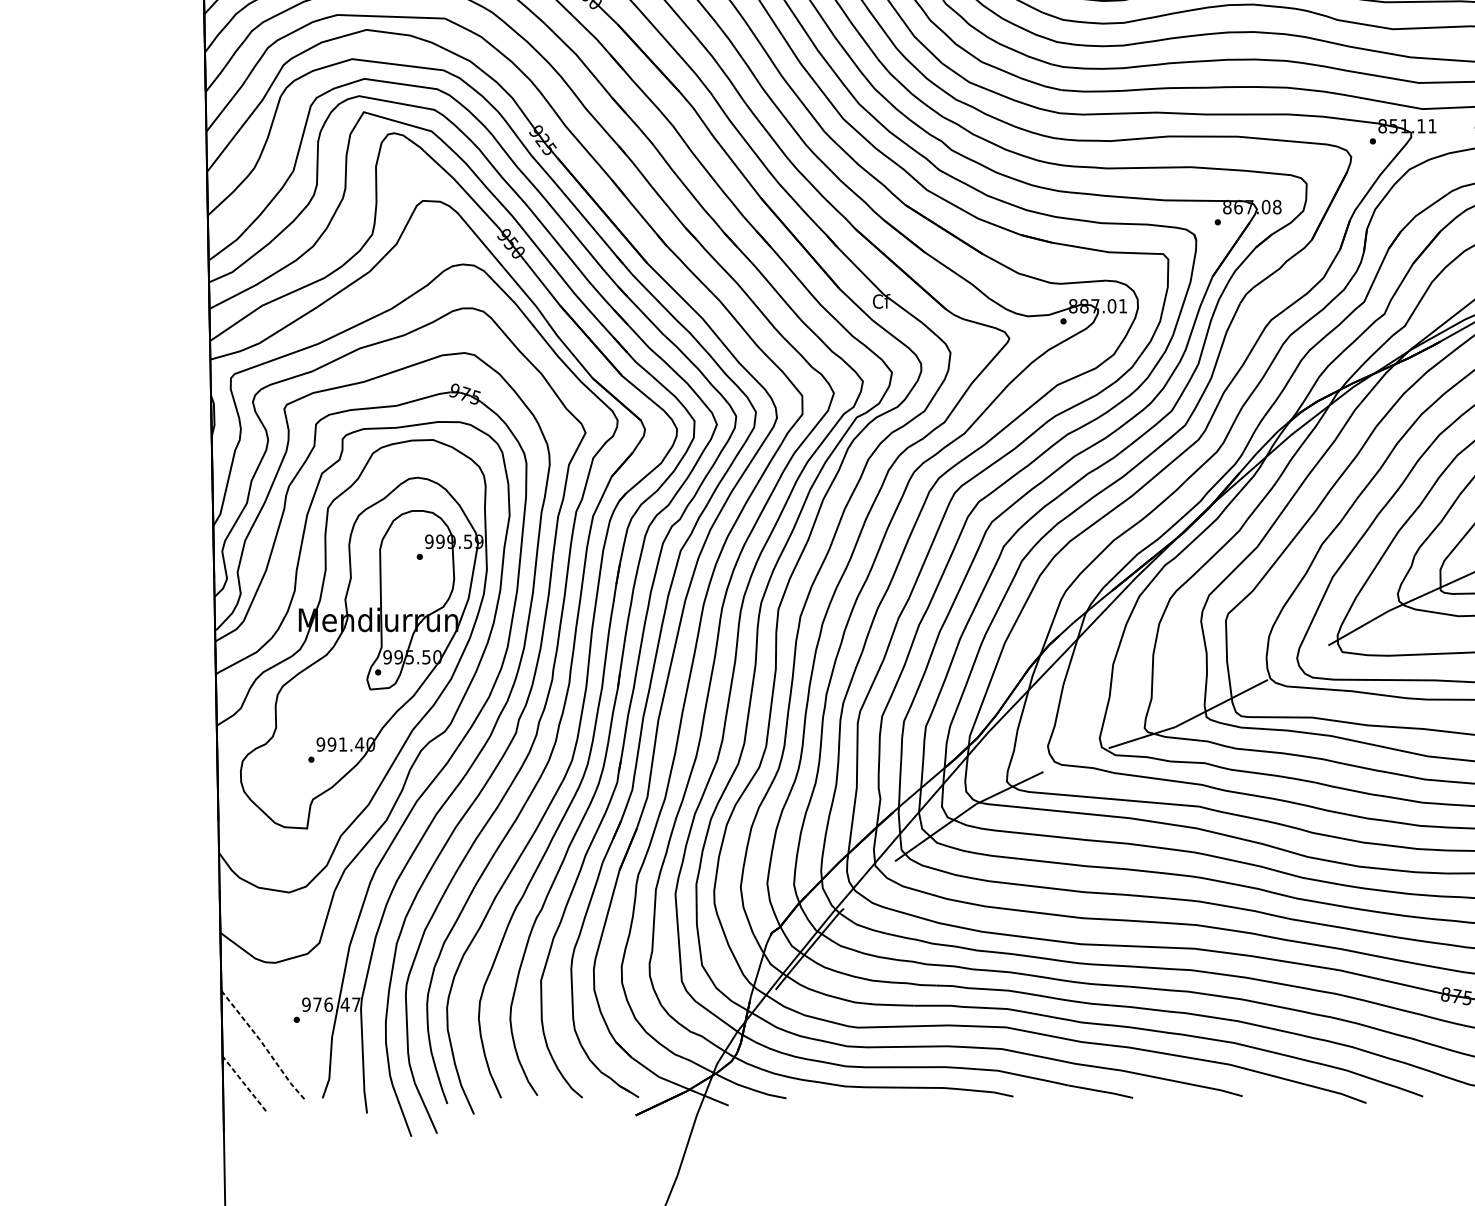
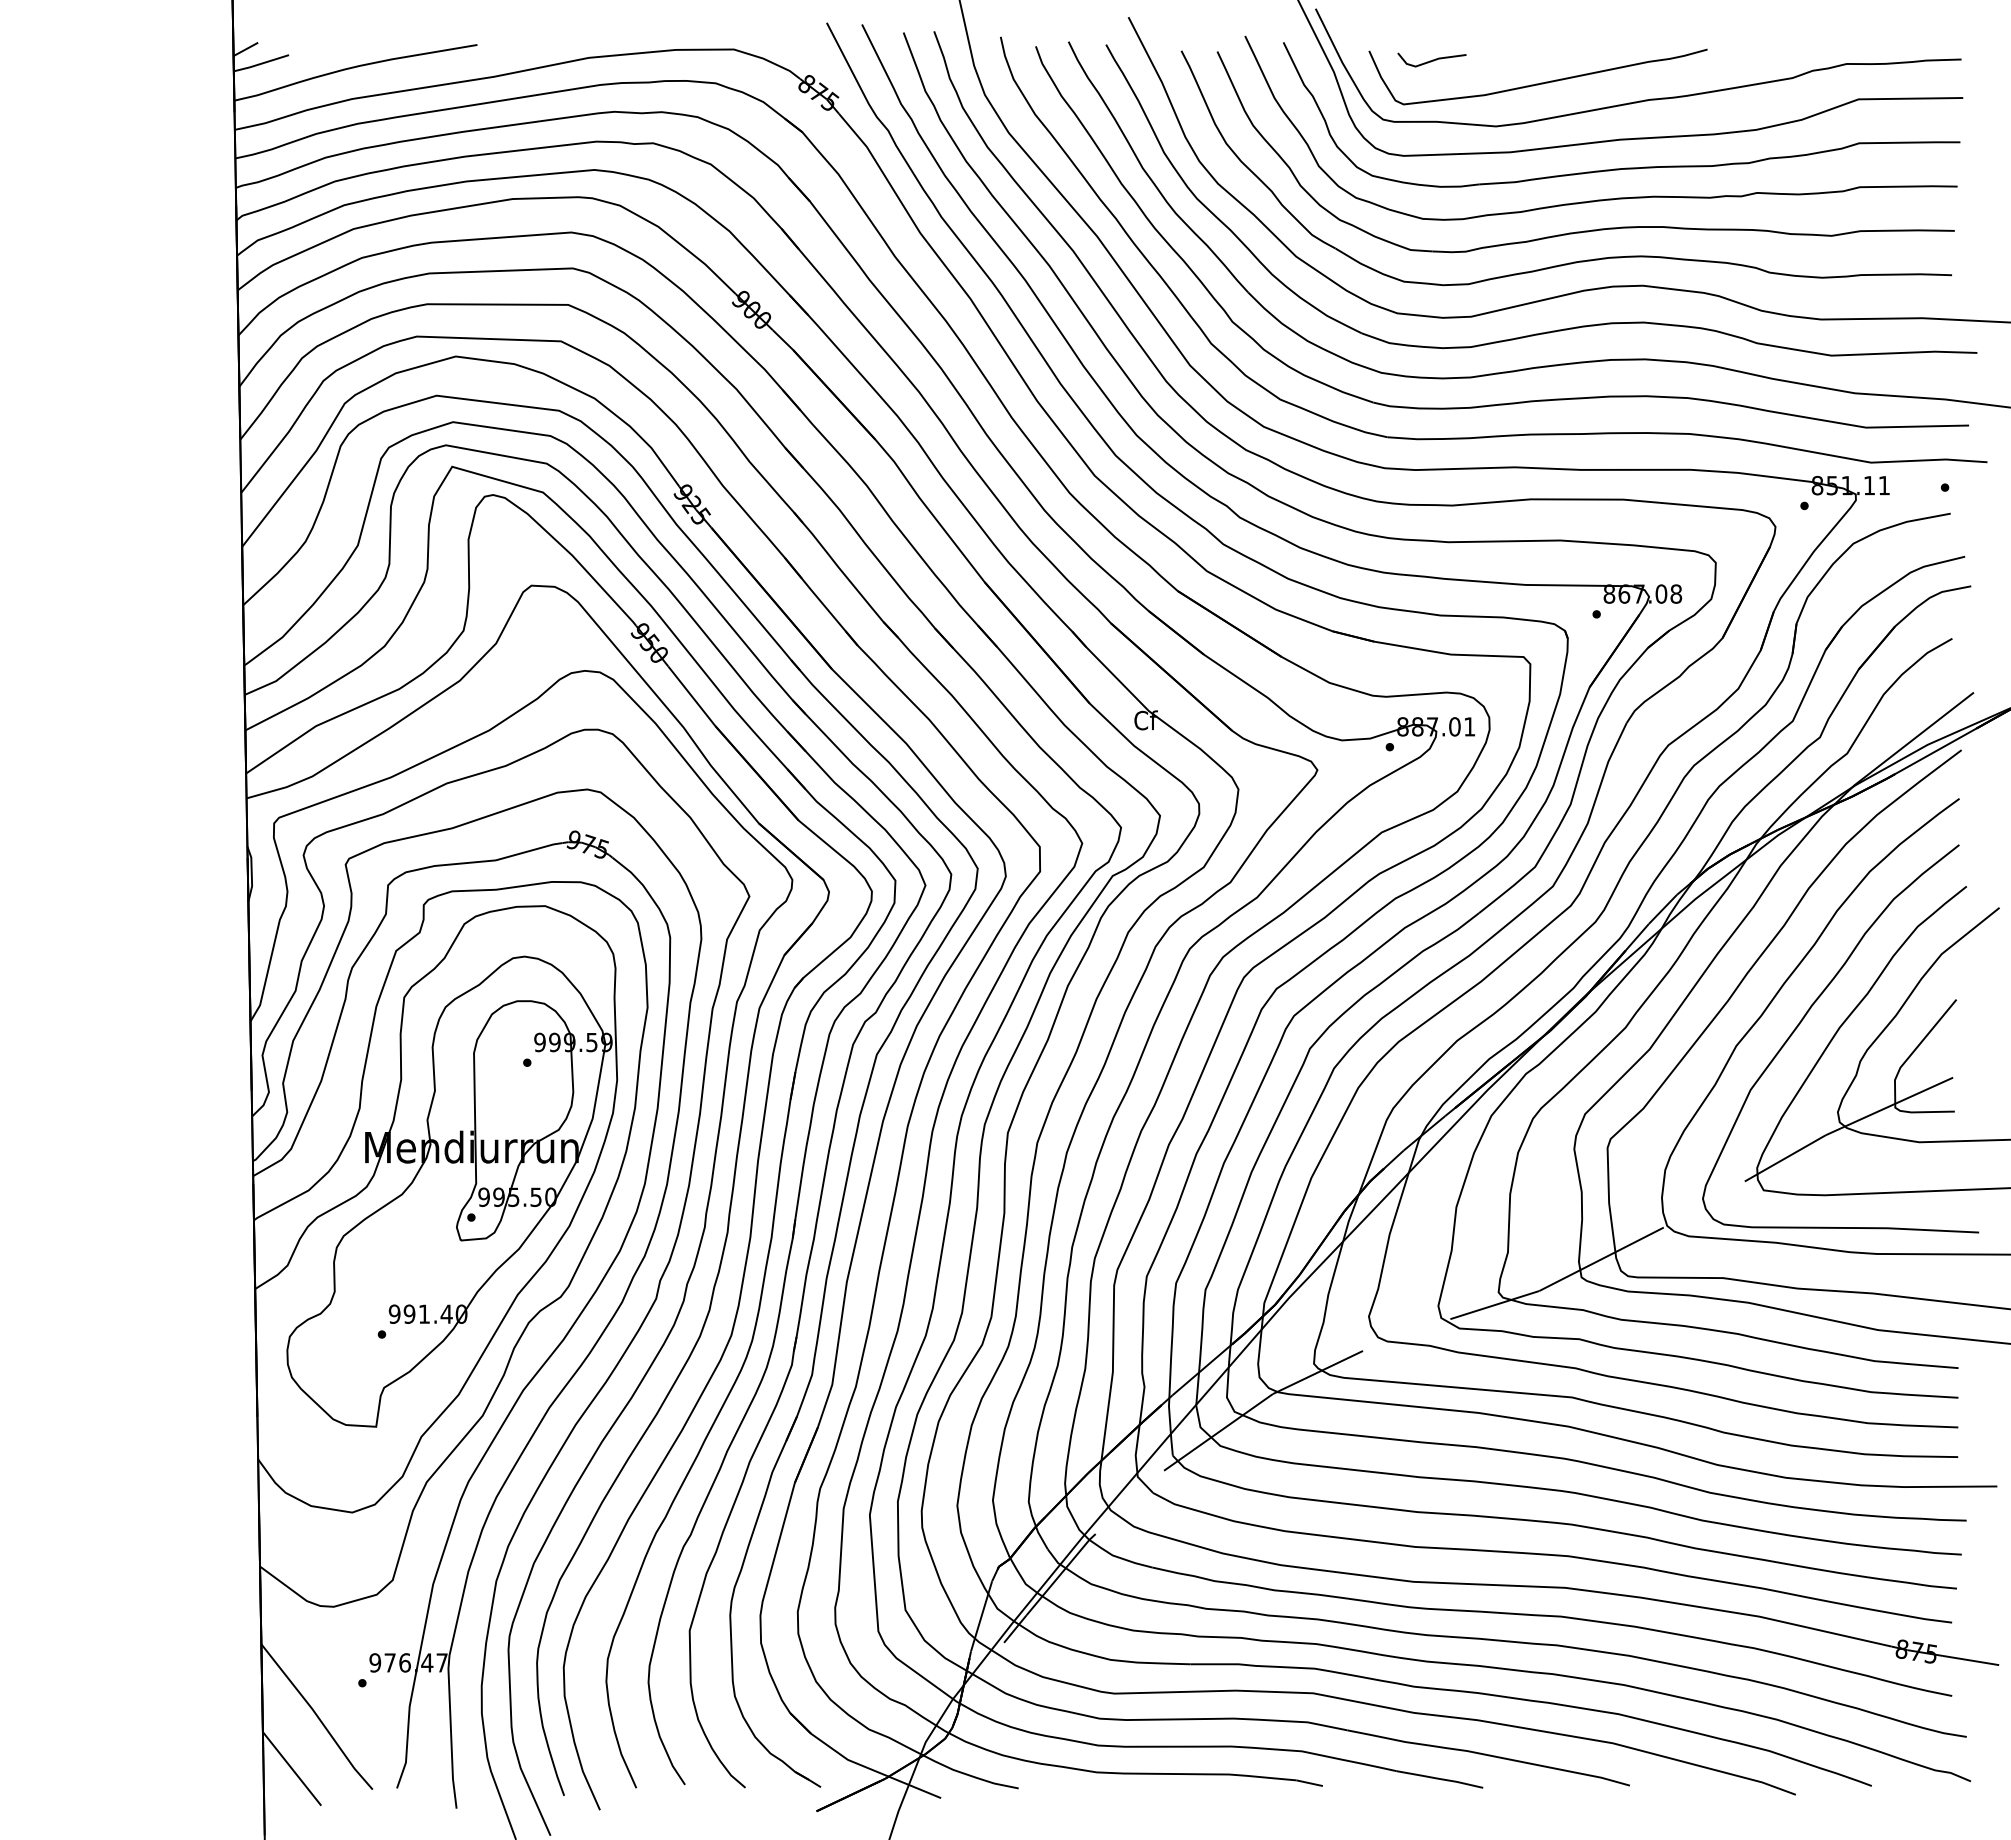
line: (263, 1044) -> (317, 1716), dashed -> solid
line: (244, 1083) -> (292, 1768), dashed -> solid

